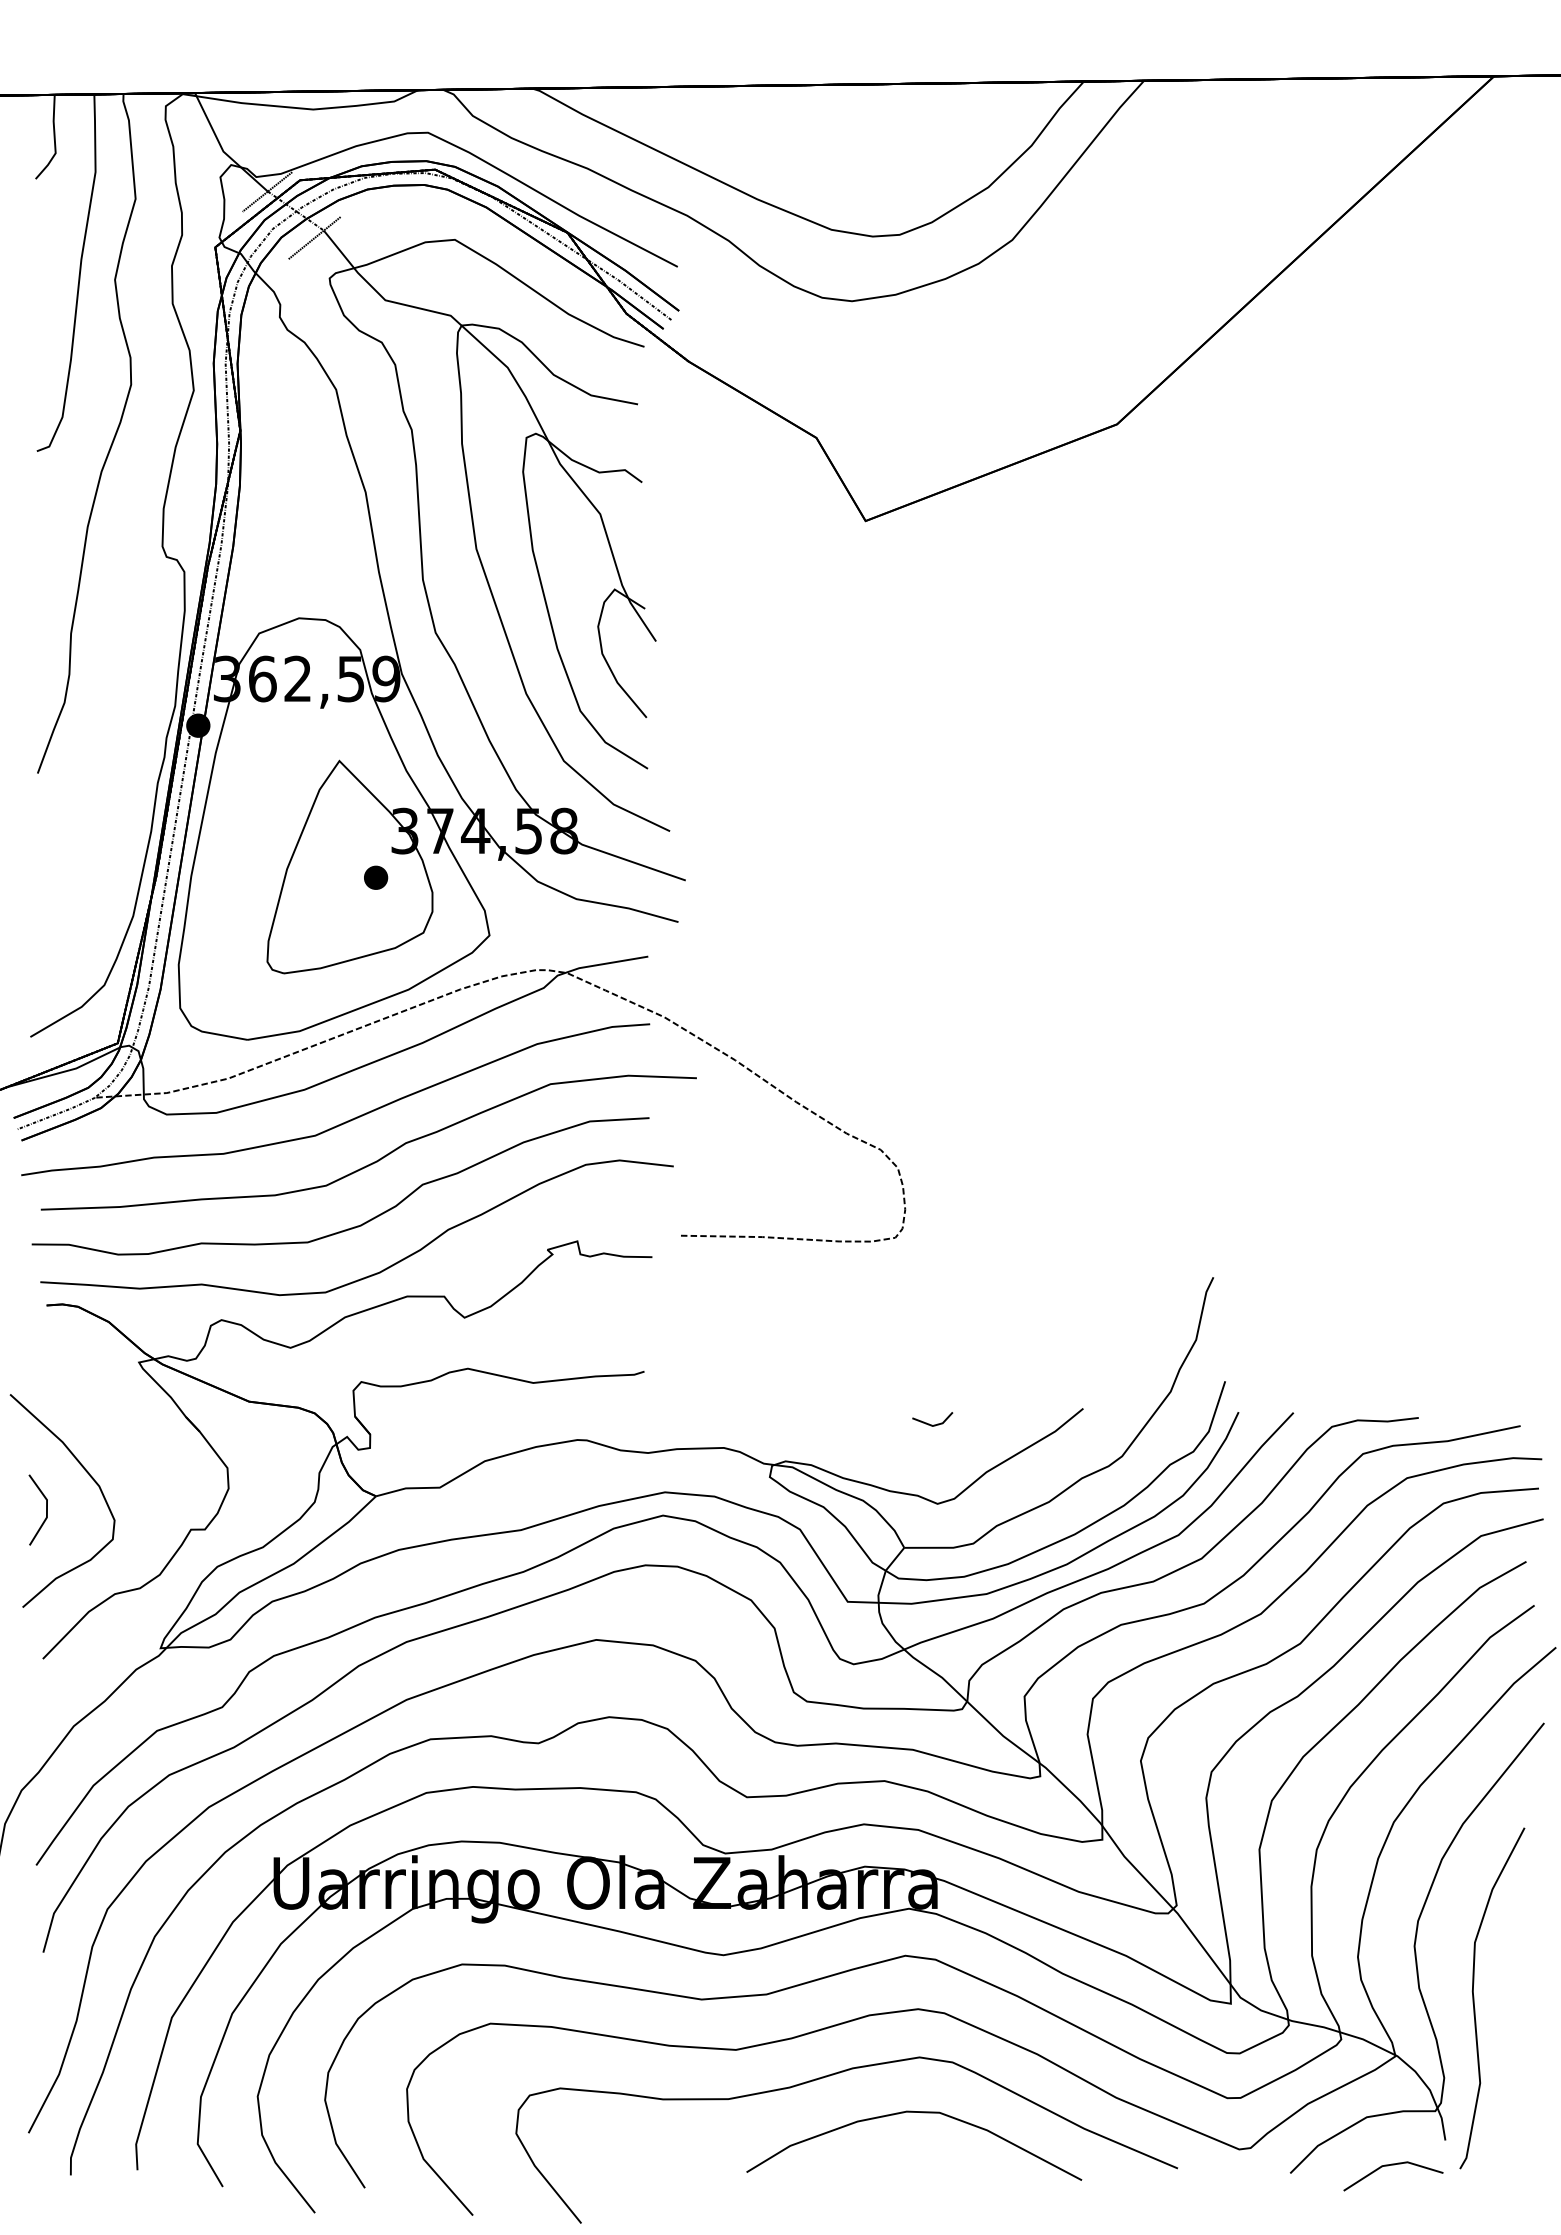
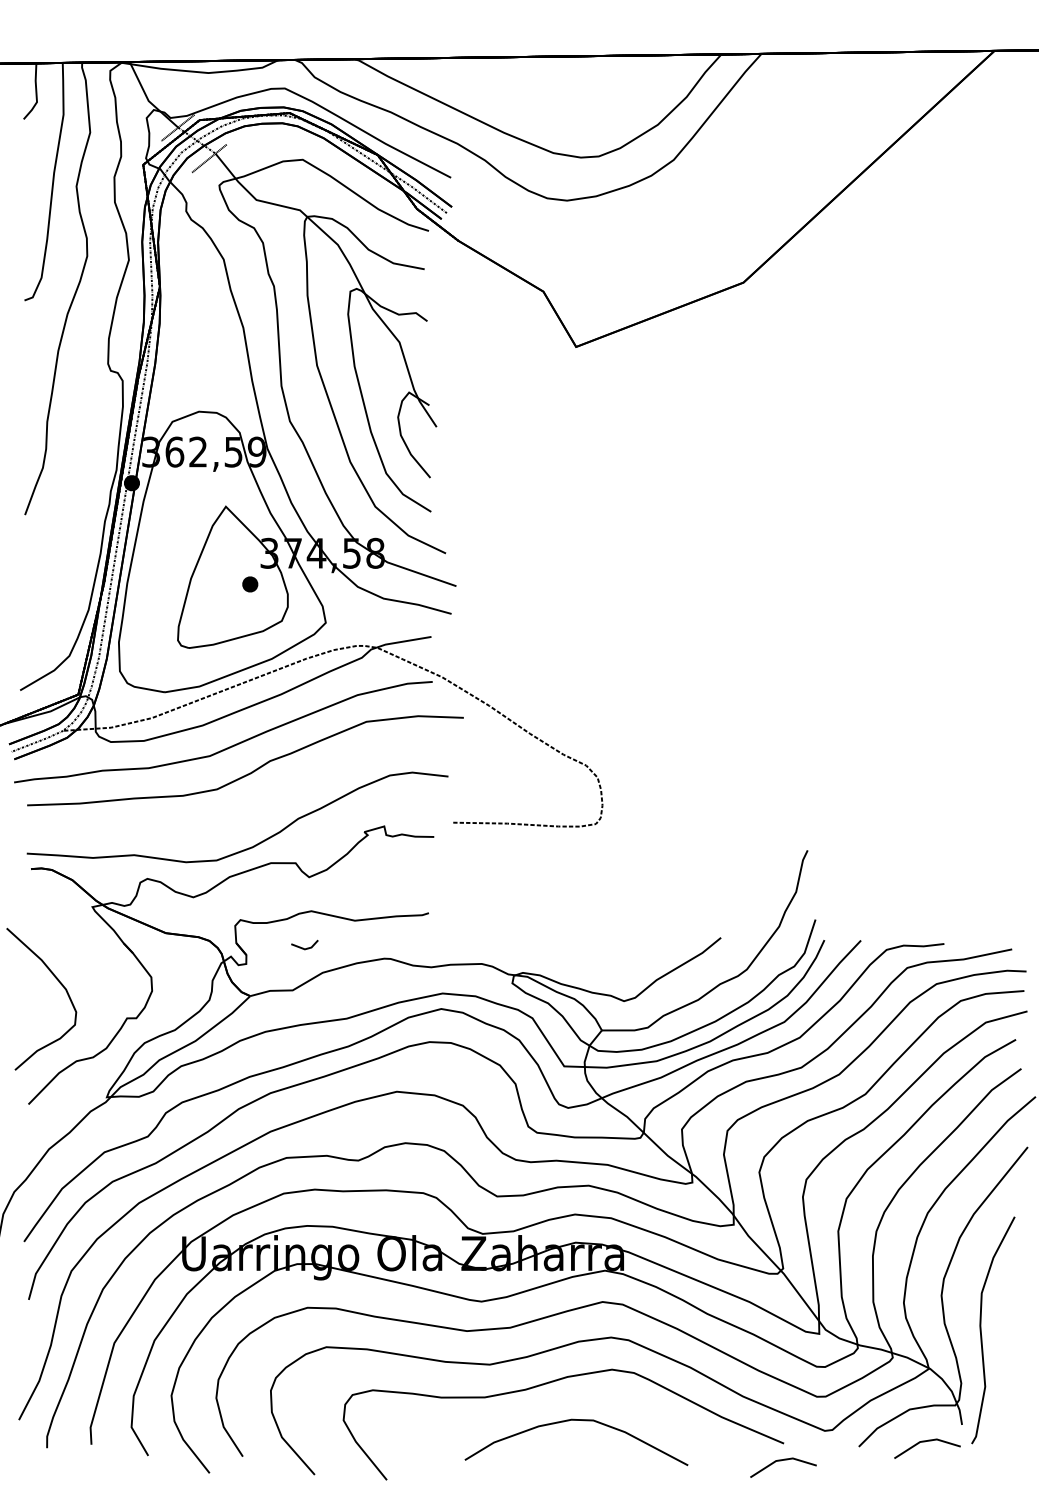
curve: (352, 1226) -> (234, 816), removed
line: (930, 1423) -> (303, 947), moved
line: (45, 1510) -> (30, 1005), removed
curve: (914, 2112) -> (576, 1420), moved
line: (1174, 2195) -> (781, 1461), added

